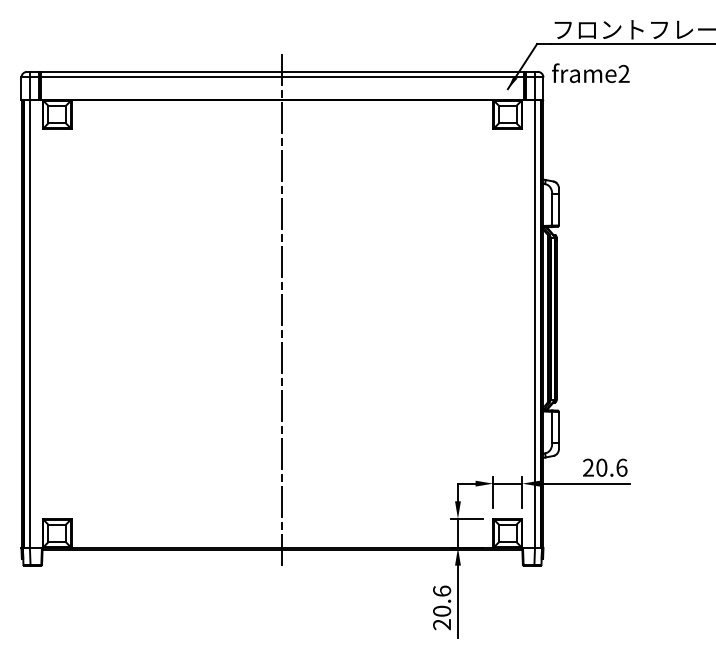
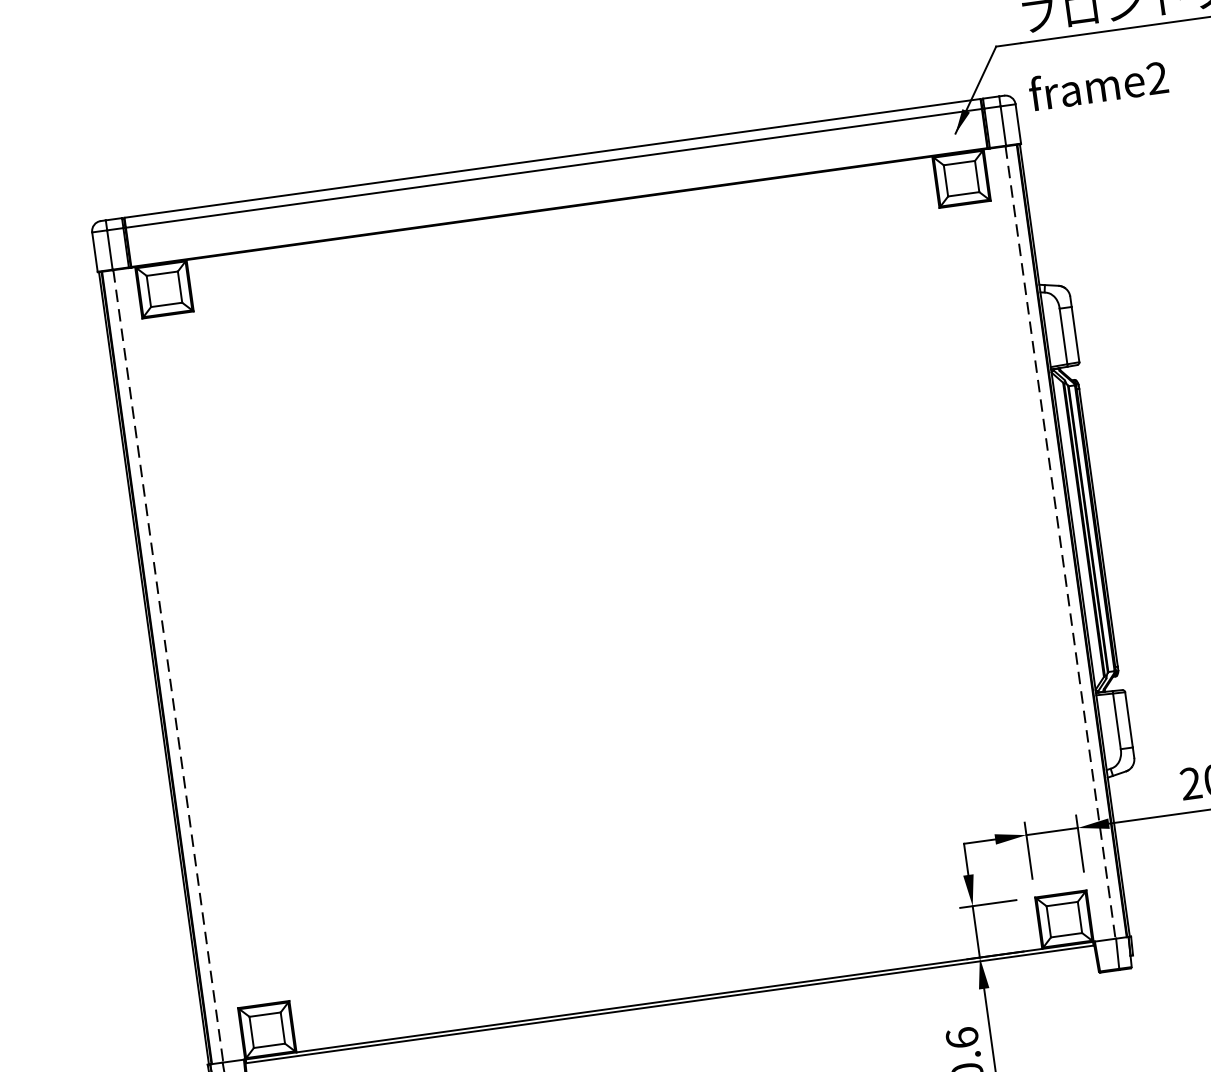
line: (282, 310) -> (611, 580), removed
line: (30, 324) -> (168, 667), solid -> dashed
line: (534, 324) -> (1060, 543), solid -> dashed

